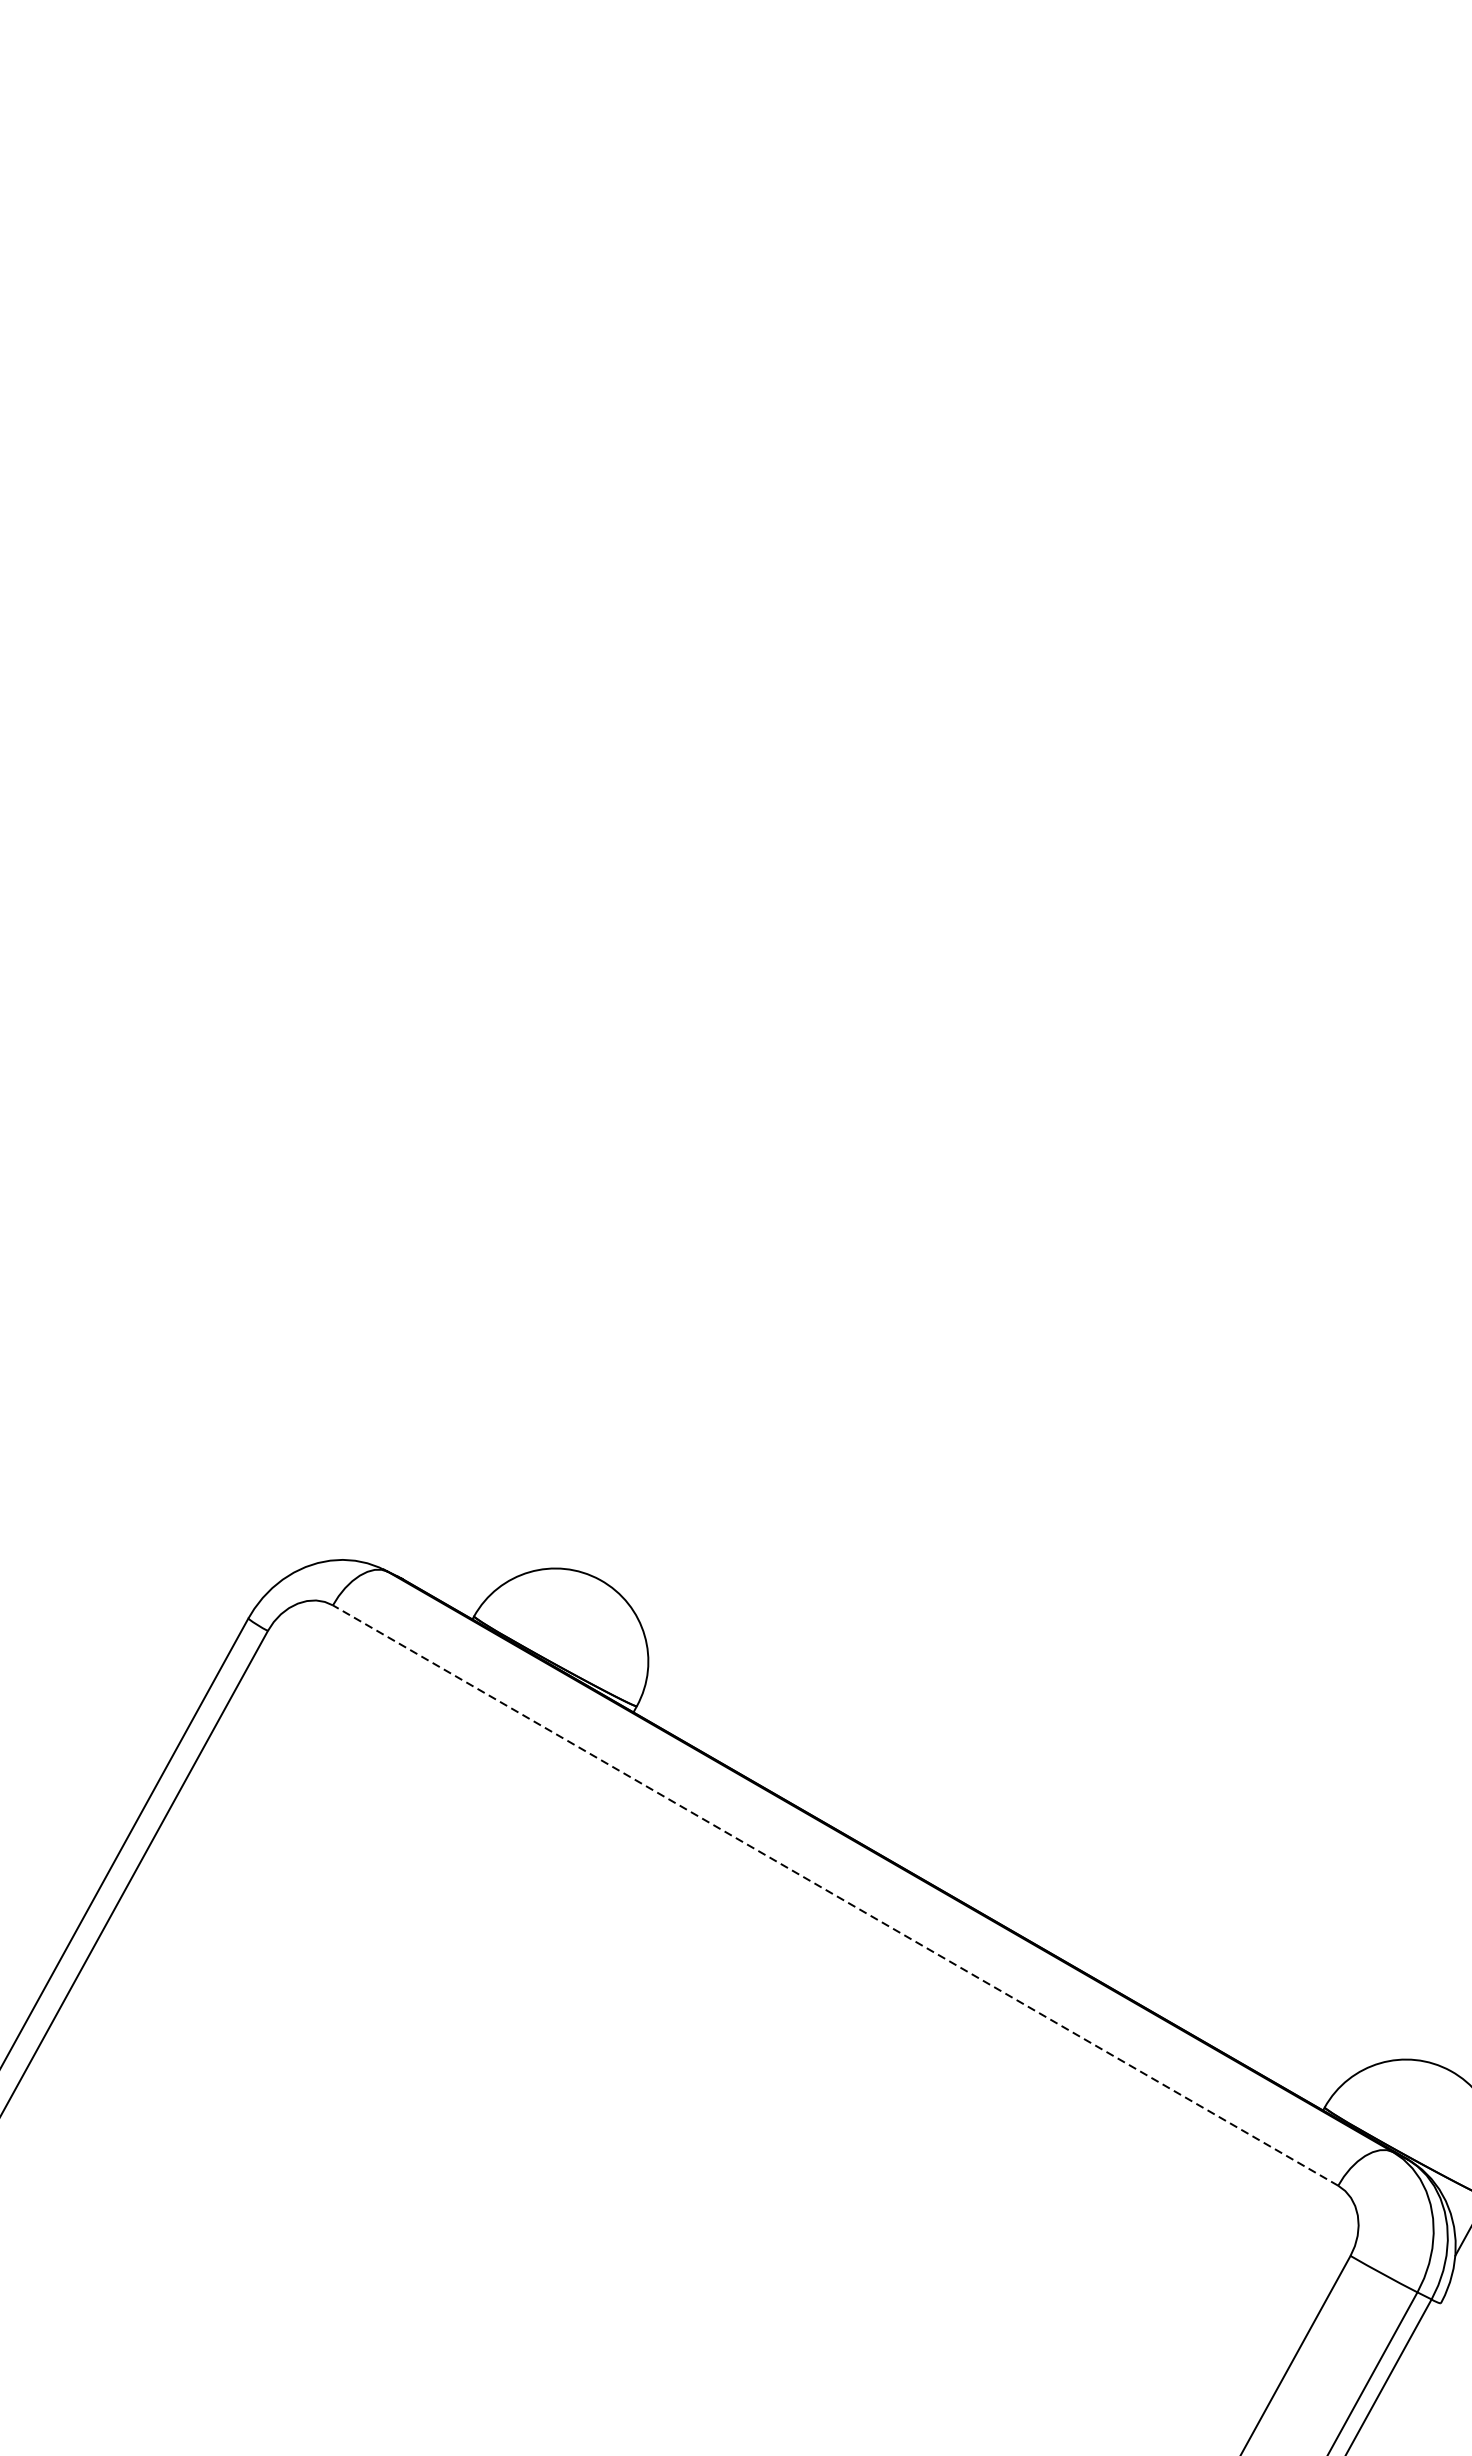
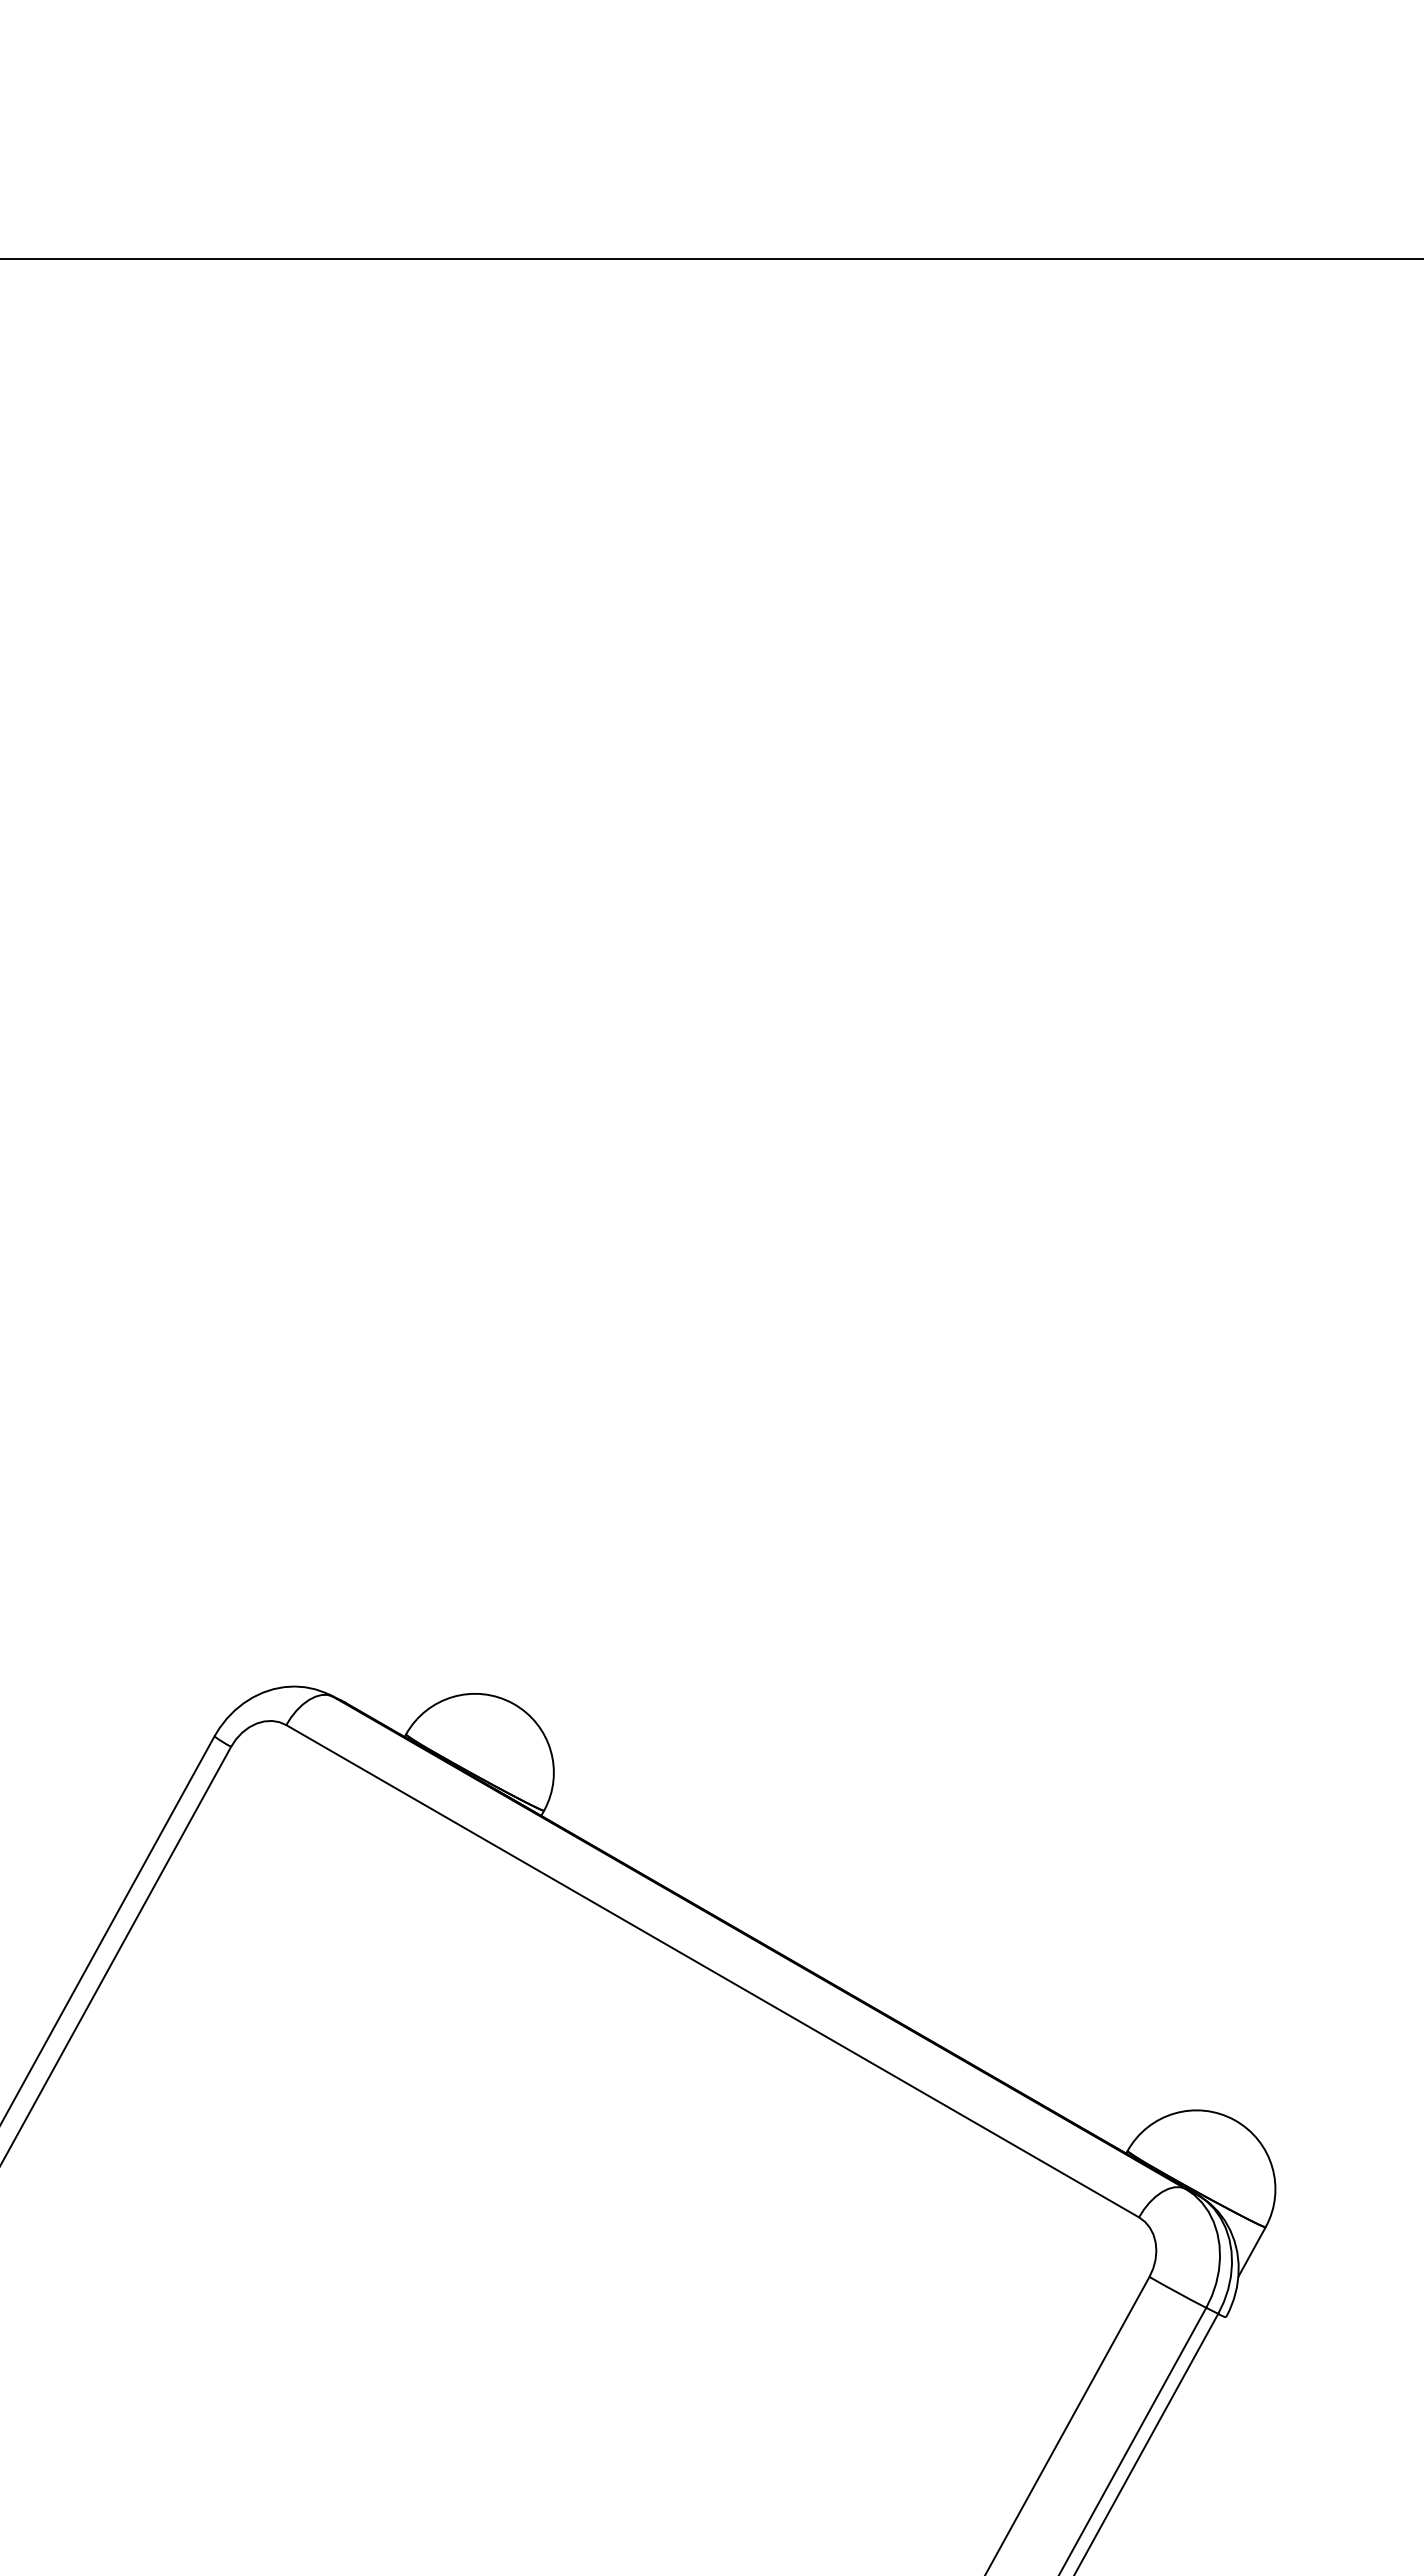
line: (835, 1895) -> (712, 1971), dashed -> solid

